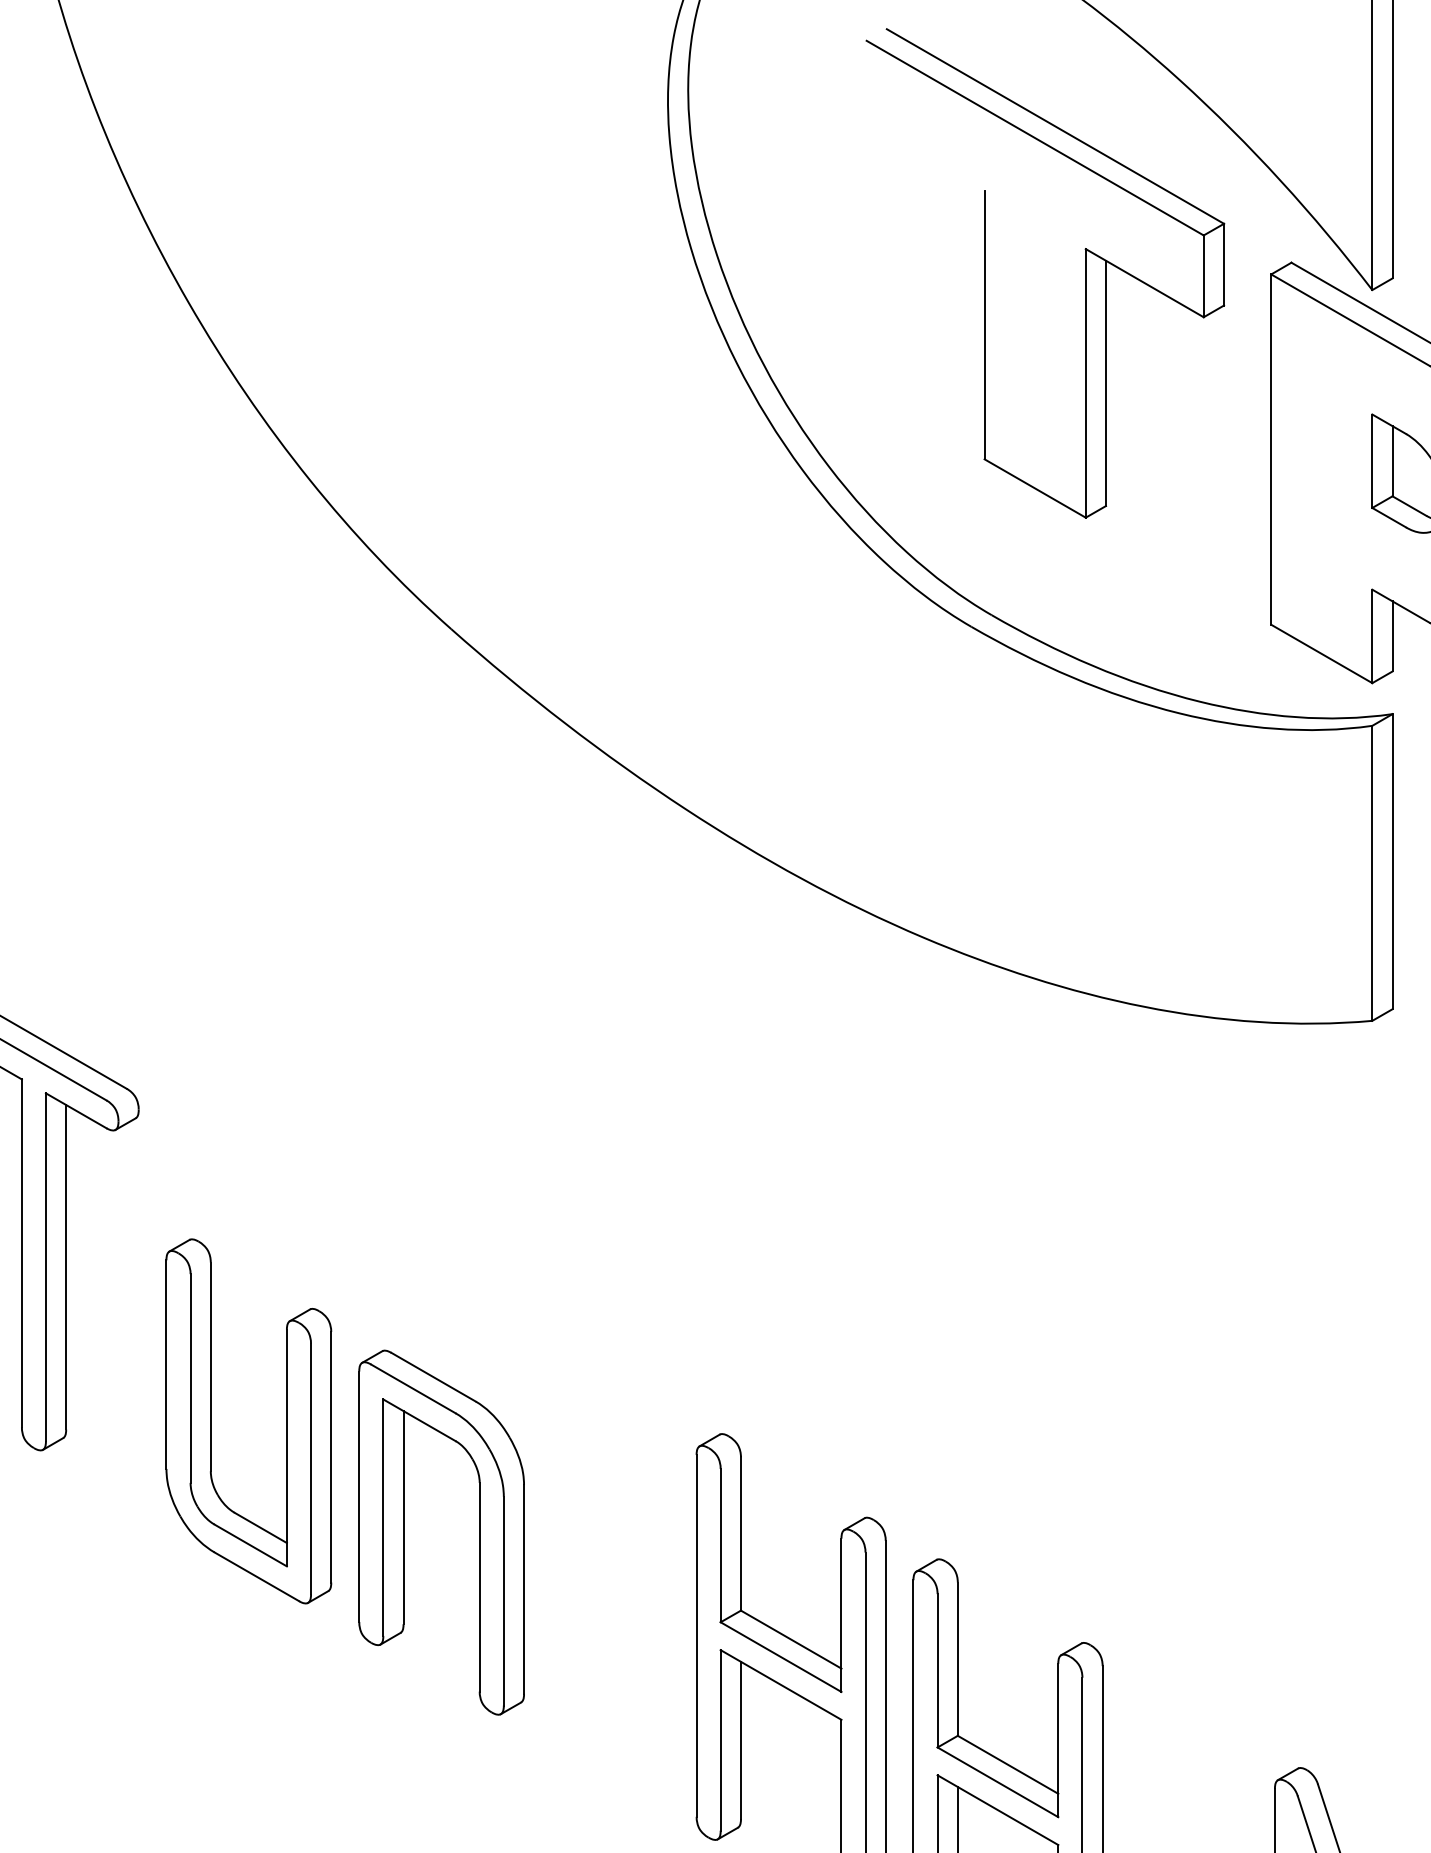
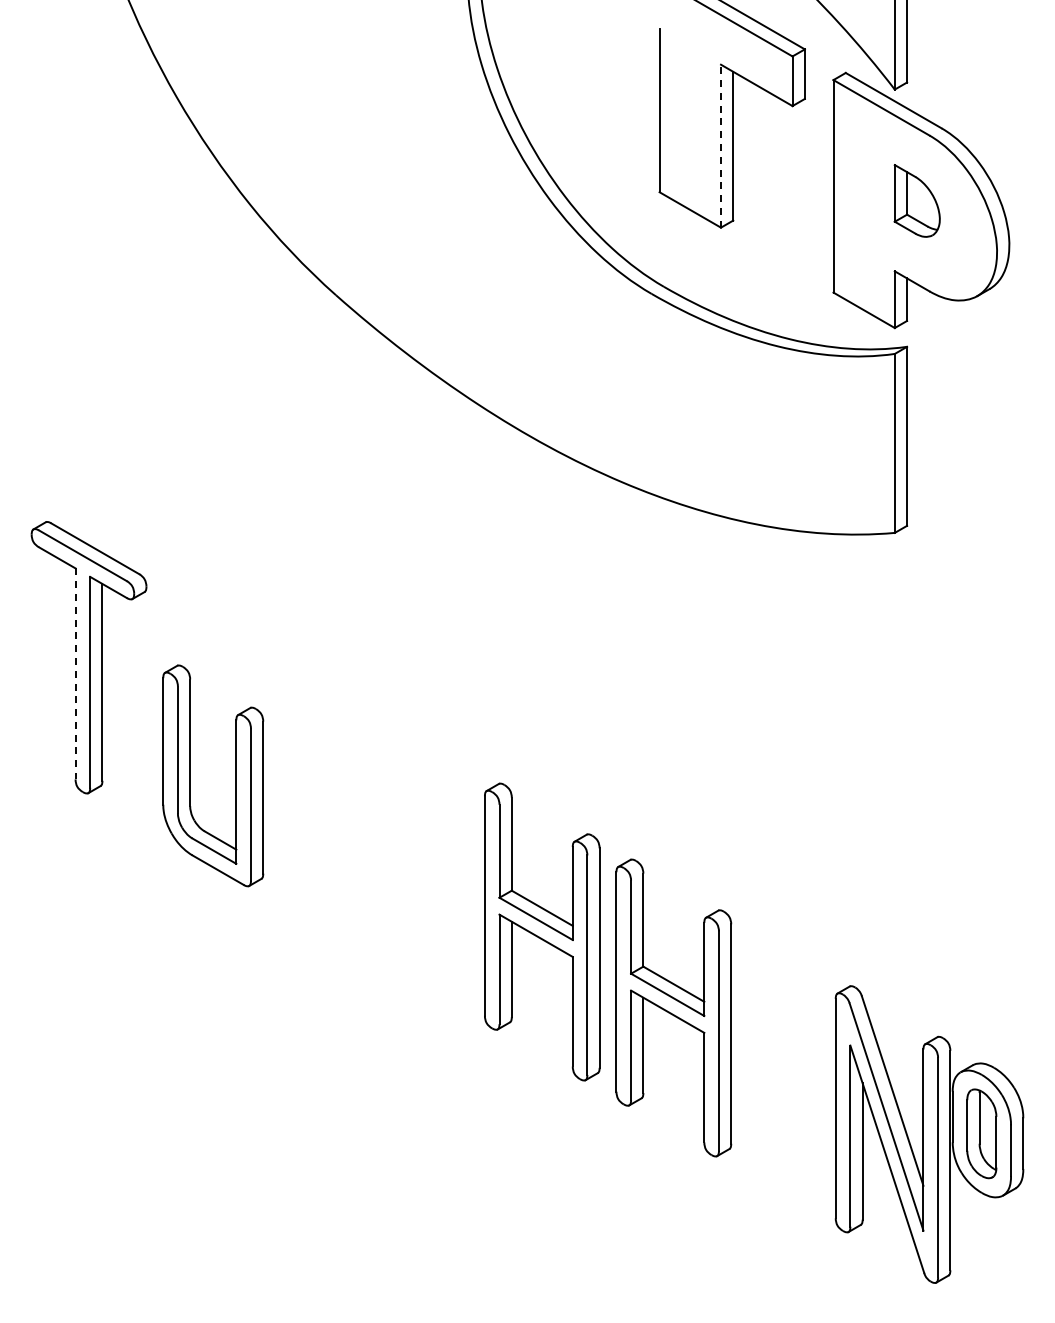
line: (1084, 382) -> (720, 145), solid -> dashed
line: (21, 1254) -> (75, 674), solid -> dashed
part: (478, 1532) -> (352, 843), removed

